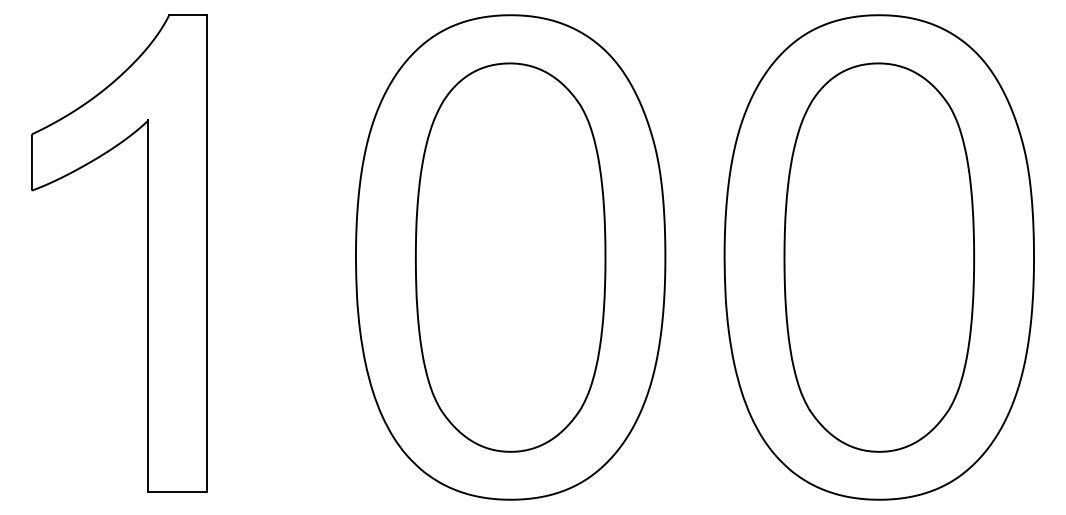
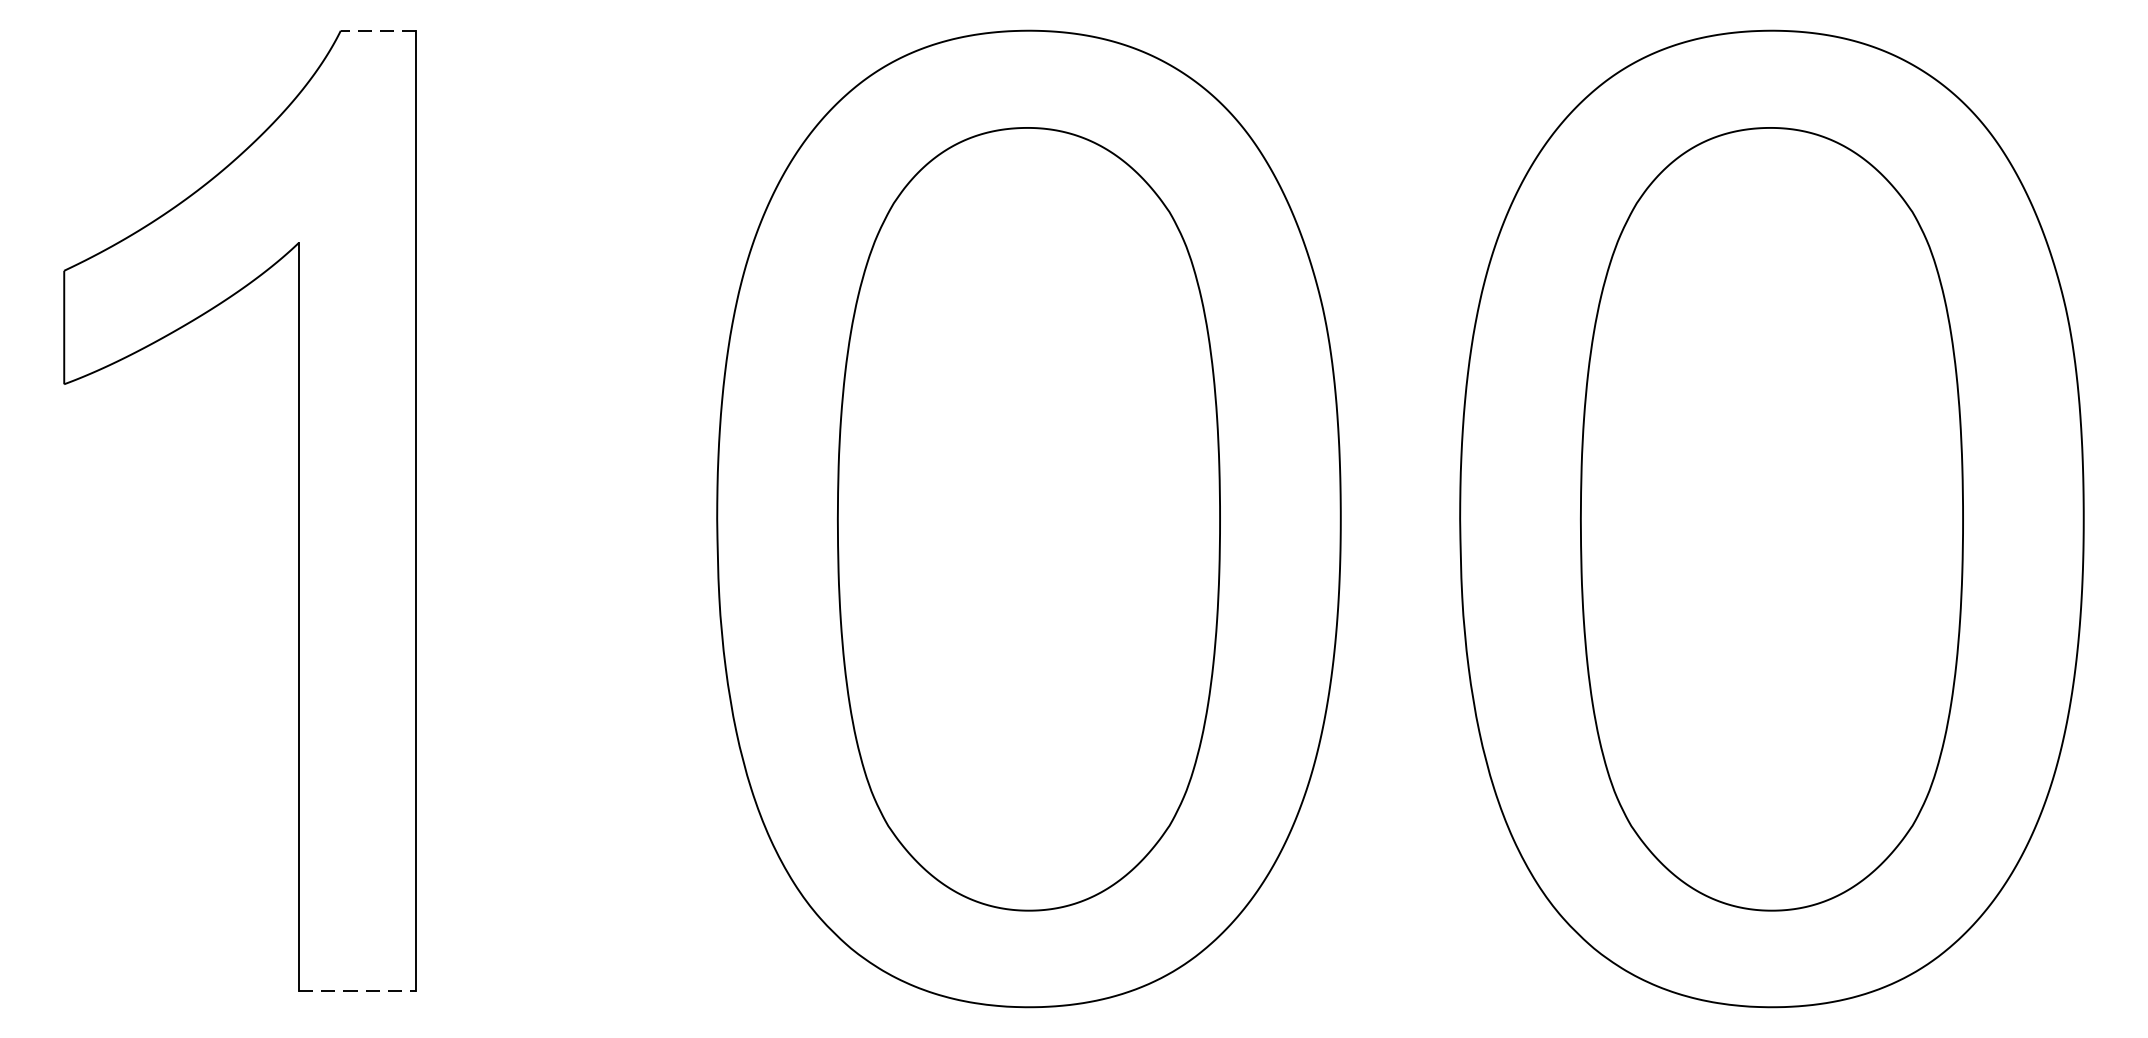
line: (187, 15) -> (377, 31), solid -> dashed
line: (178, 491) -> (359, 990), solid -> dashed

